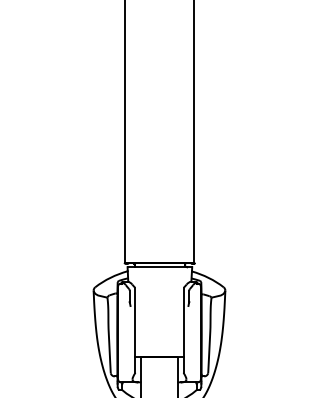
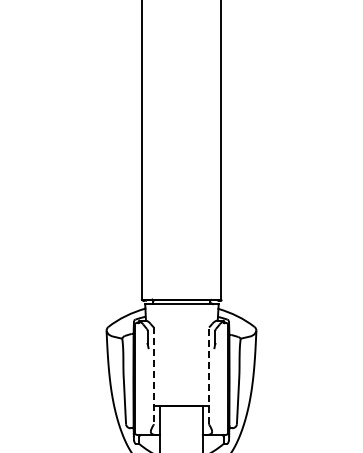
line: (134, 330) -> (153, 376), solid -> dashed
line: (184, 330) -> (209, 375), solid -> dashed

